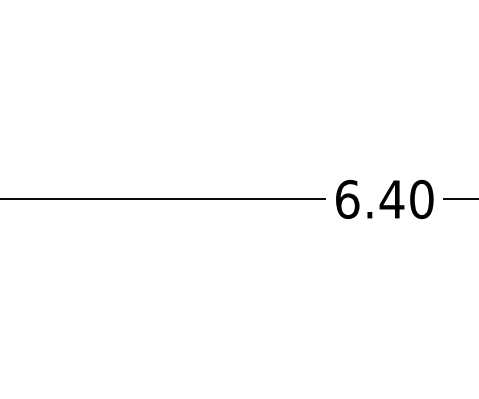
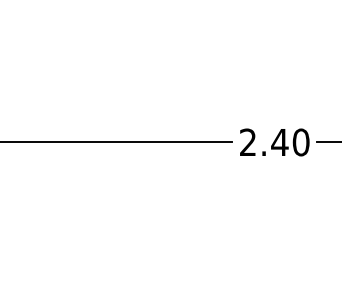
text: (347, 199) -> (248, 142), 6.40 -> 2.40

